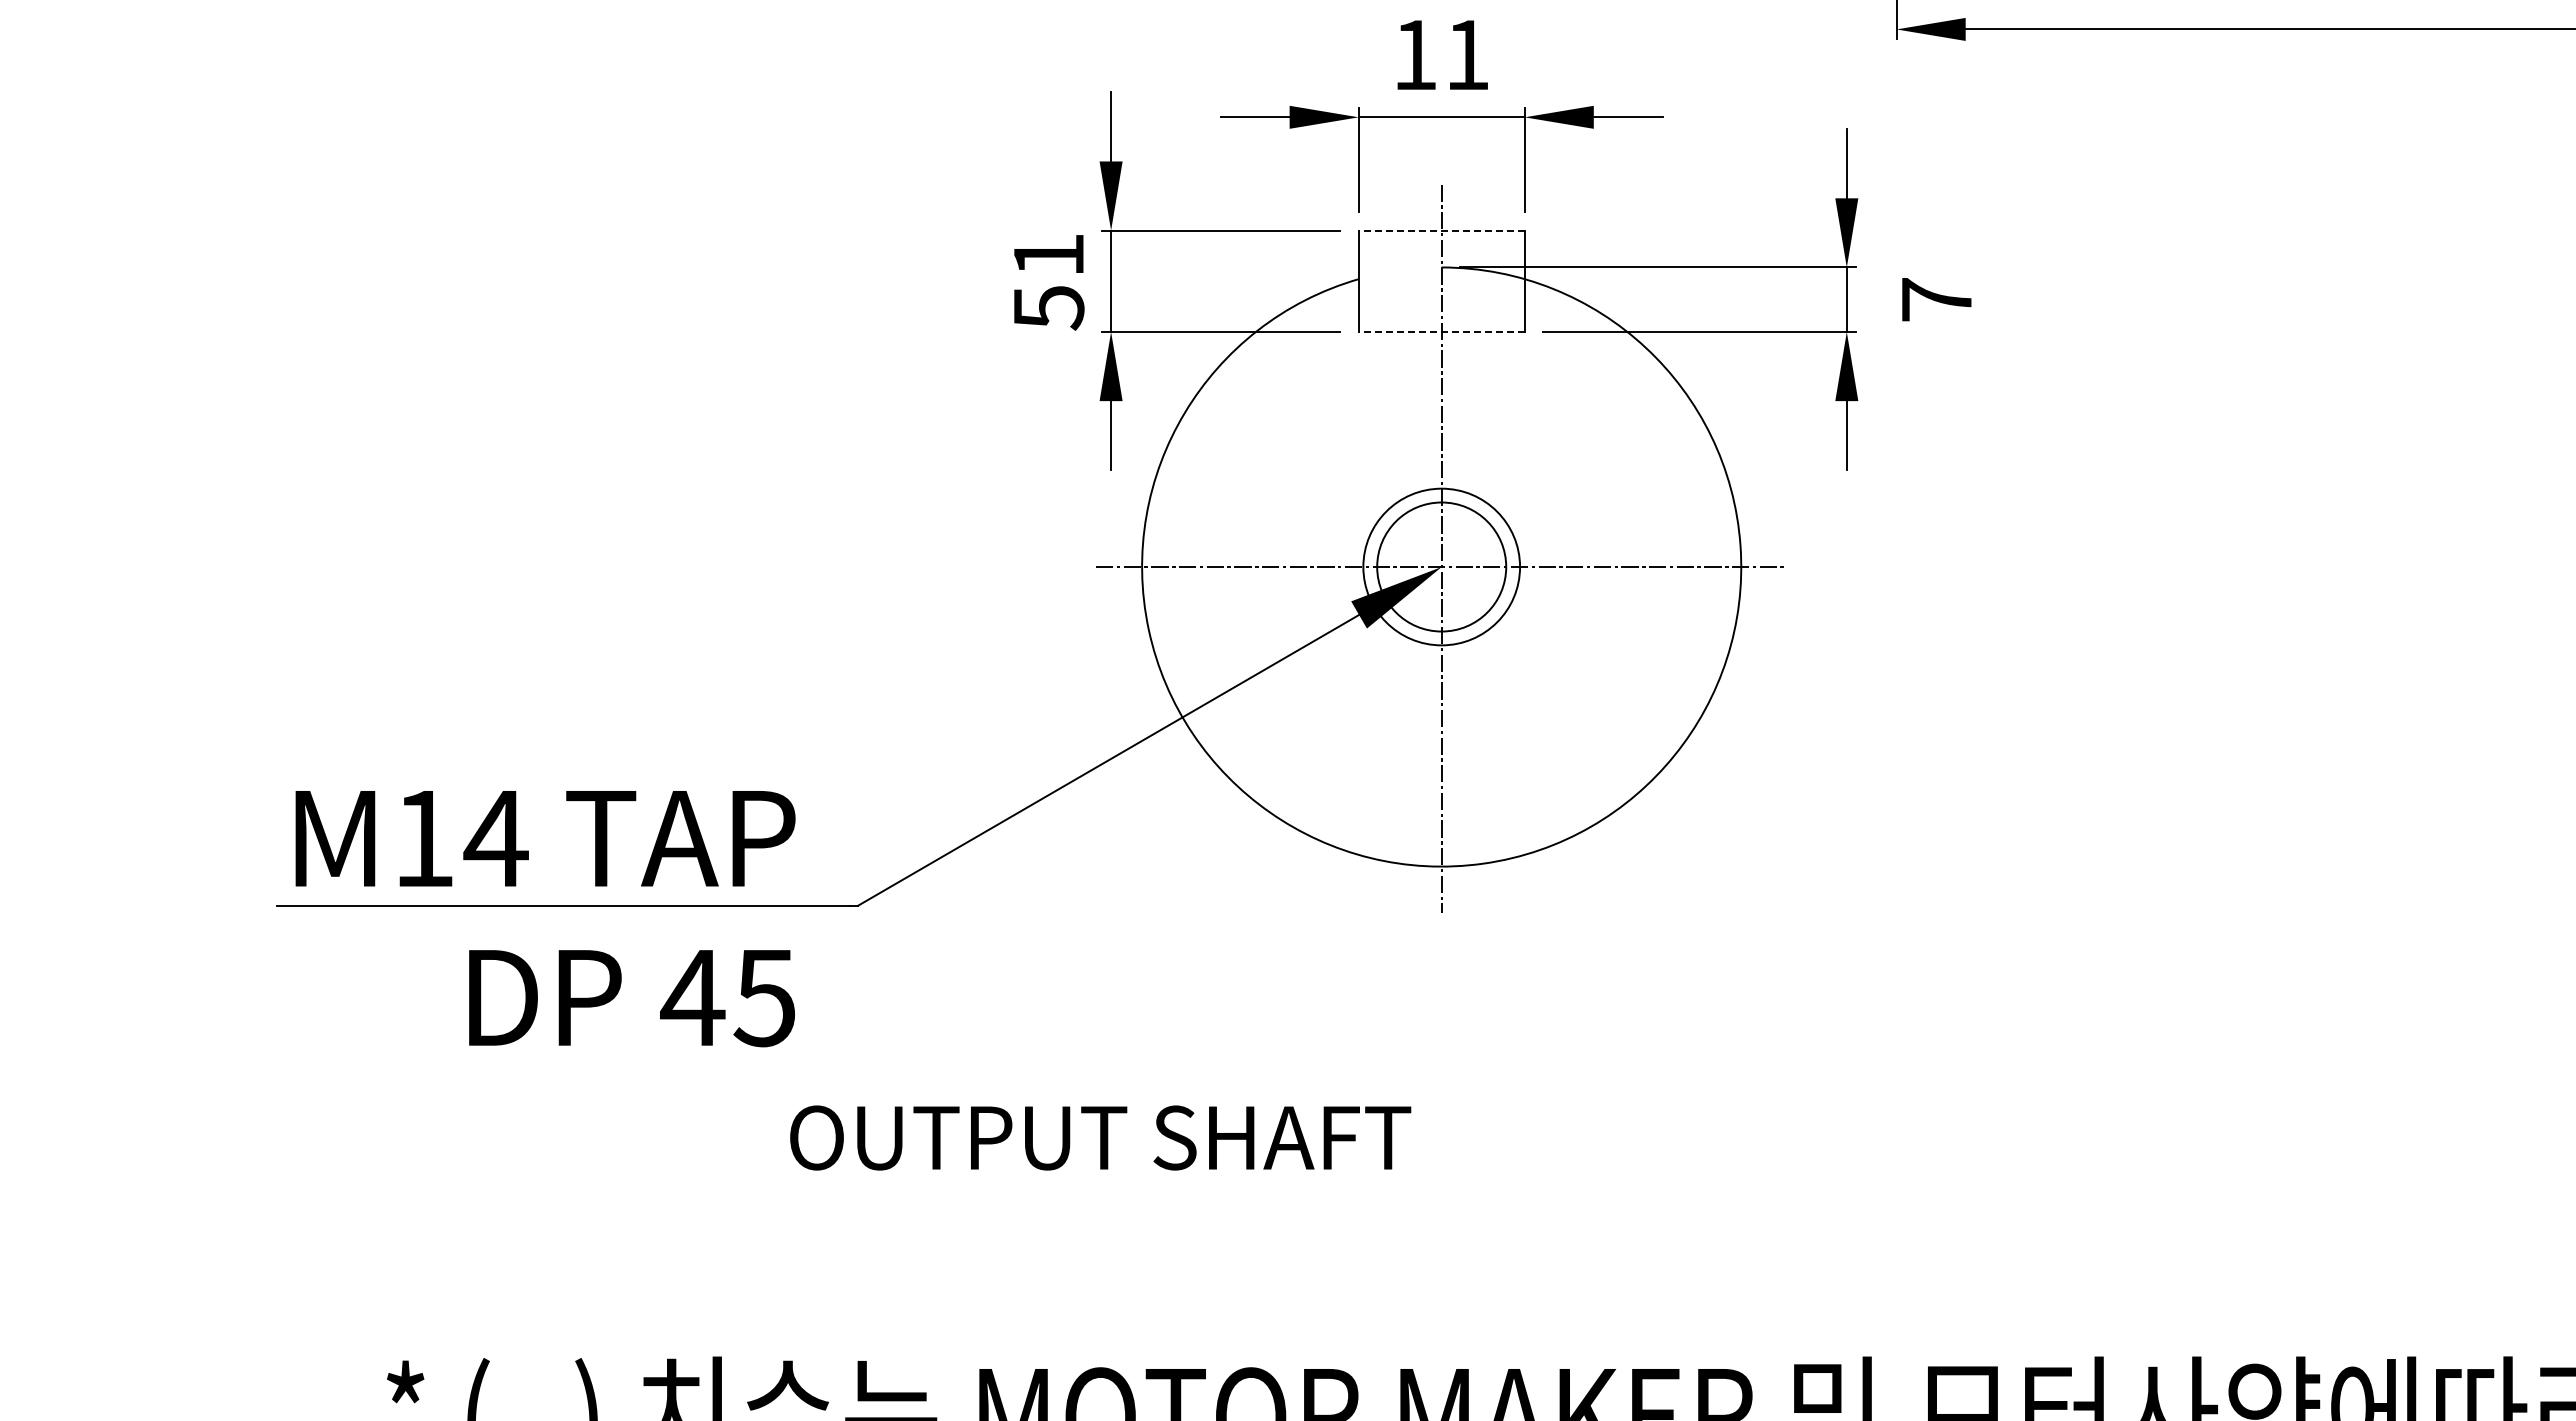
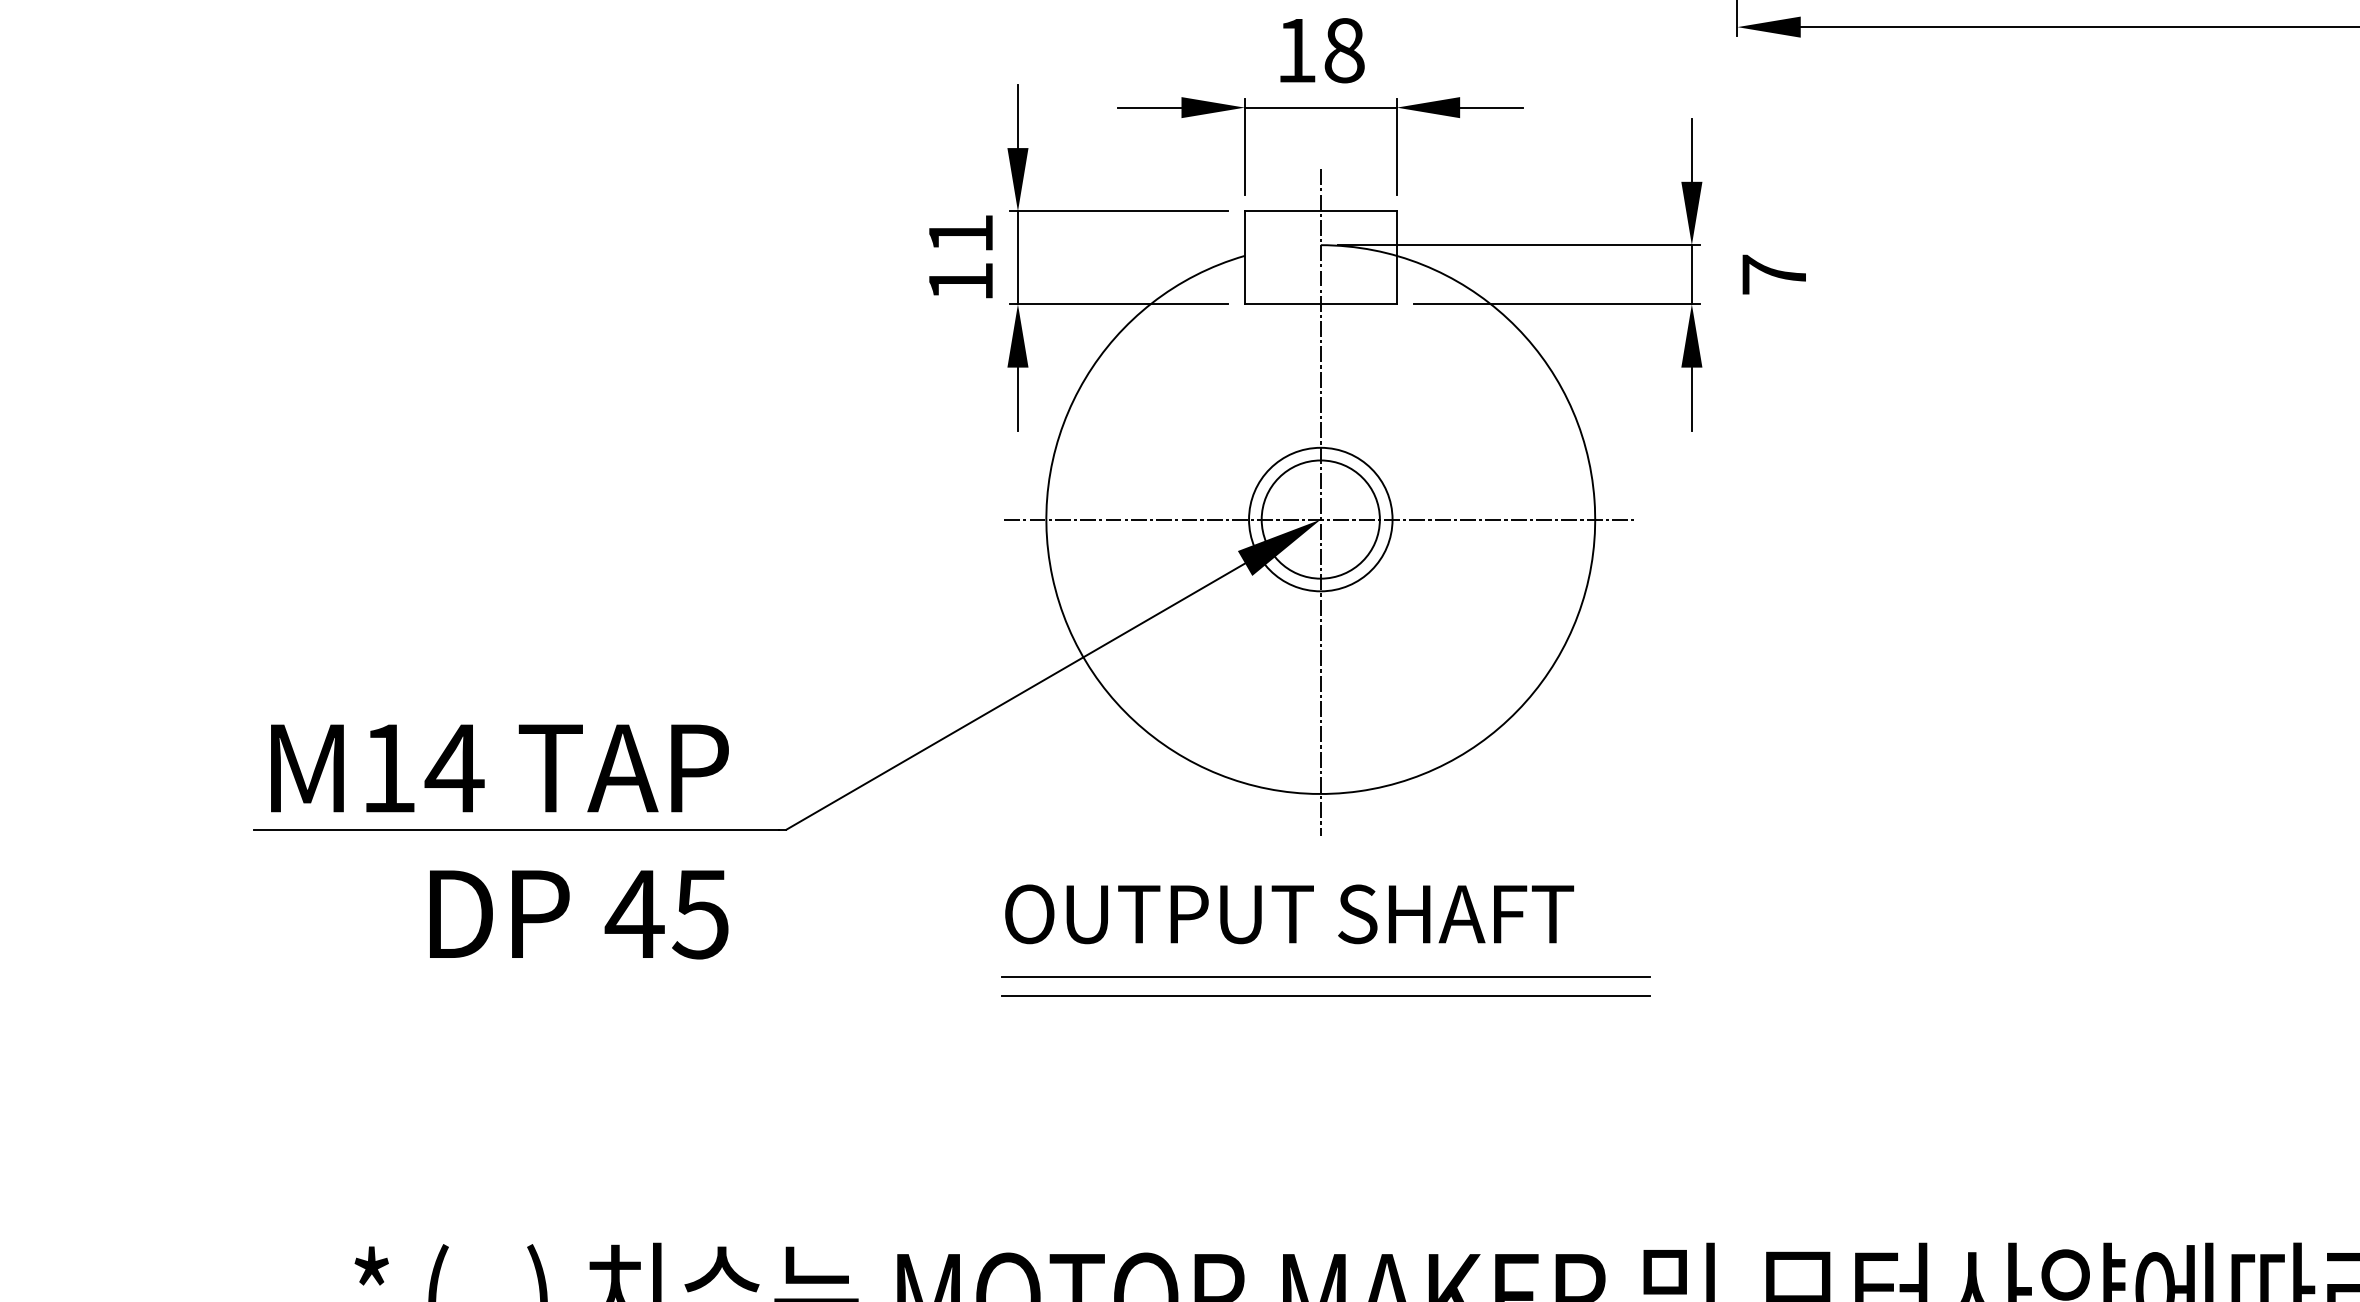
text: (1467, 54) -> (1344, 50), 11 -> 18
line: (1441, 230) -> (1320, 211), dashed -> solid
text: (1049, 308) -> (961, 282), 51 -> 11
line: (1441, 331) -> (1320, 303), dashed -> solid
line: (1447, 1066) -> (1326, 977), added
line: (1447, 1087) -> (1326, 996), added
text: (1100, 1137) -> (1289, 913), moved

